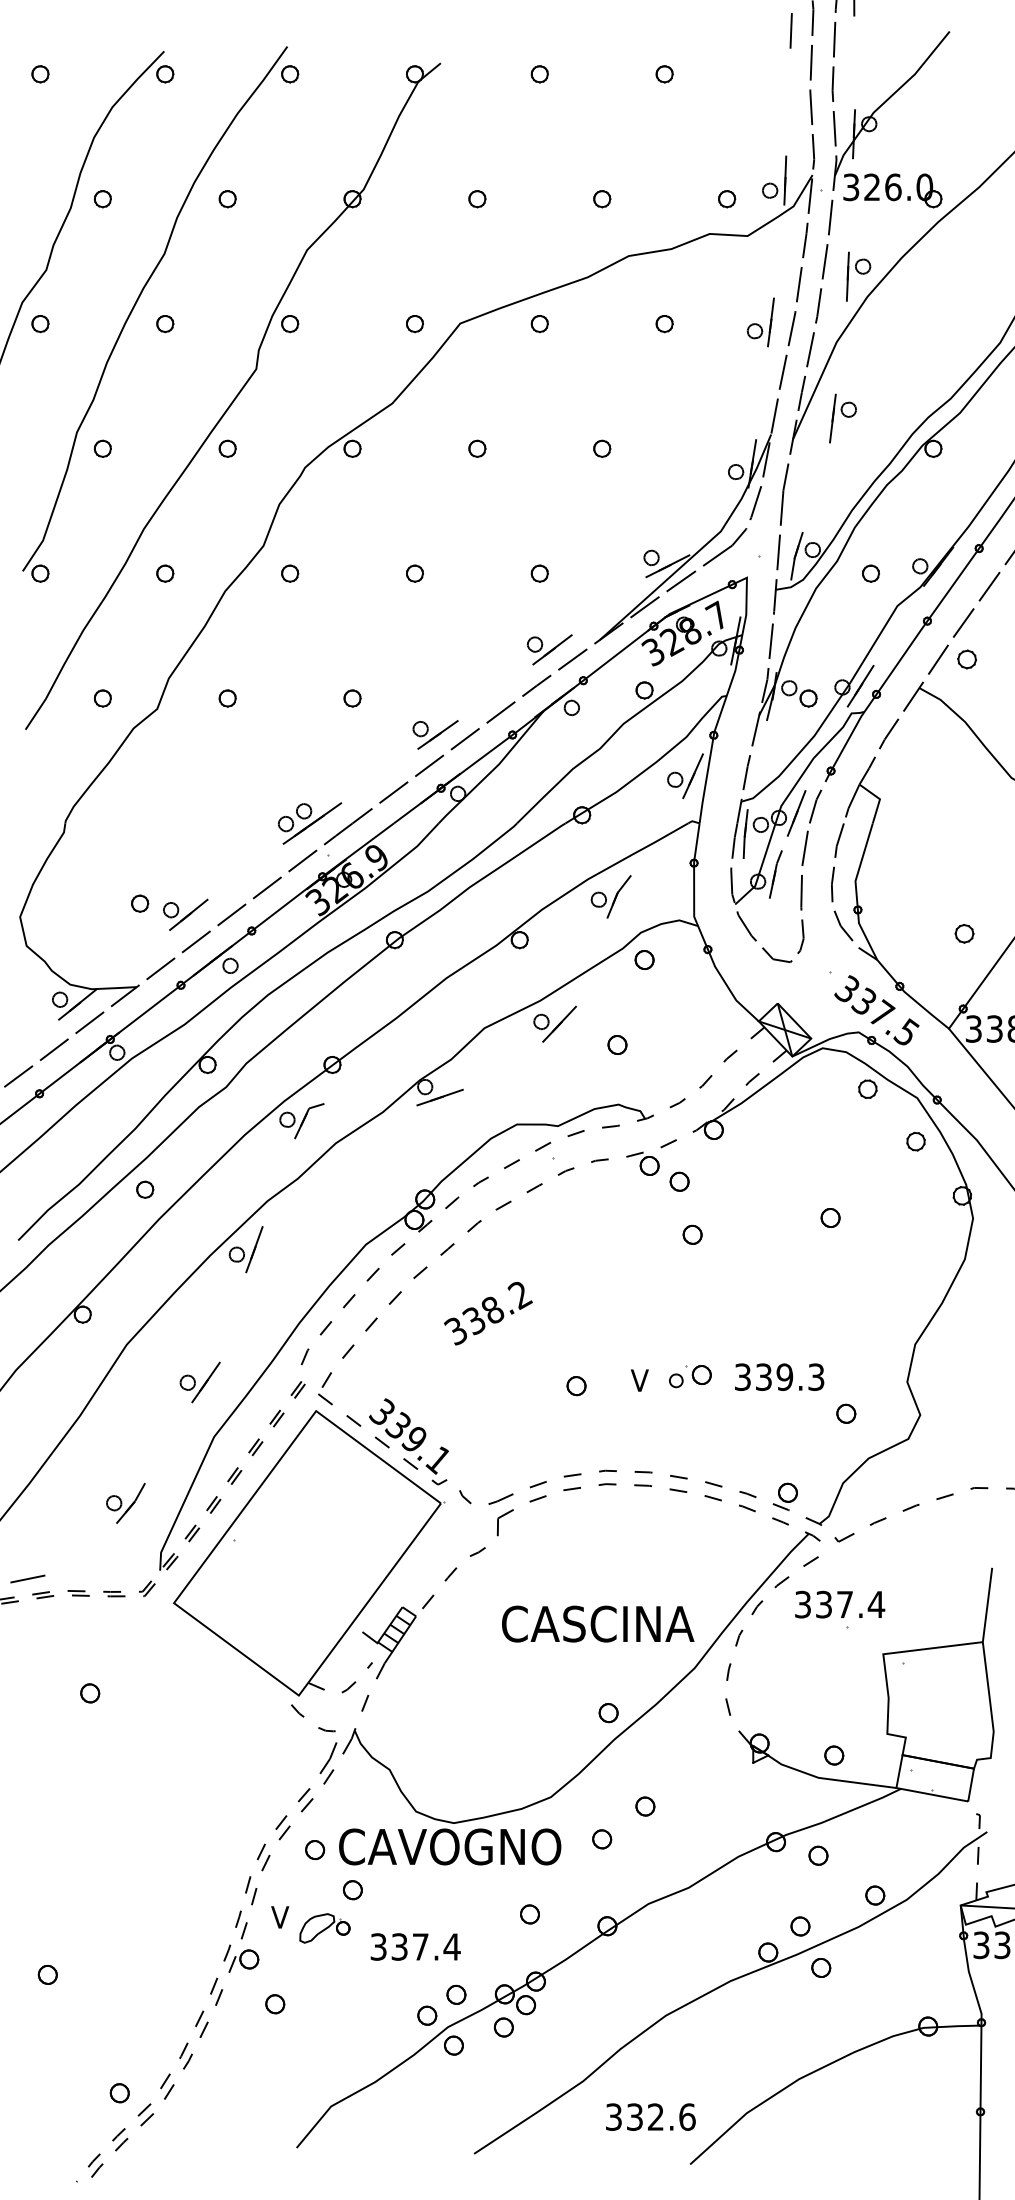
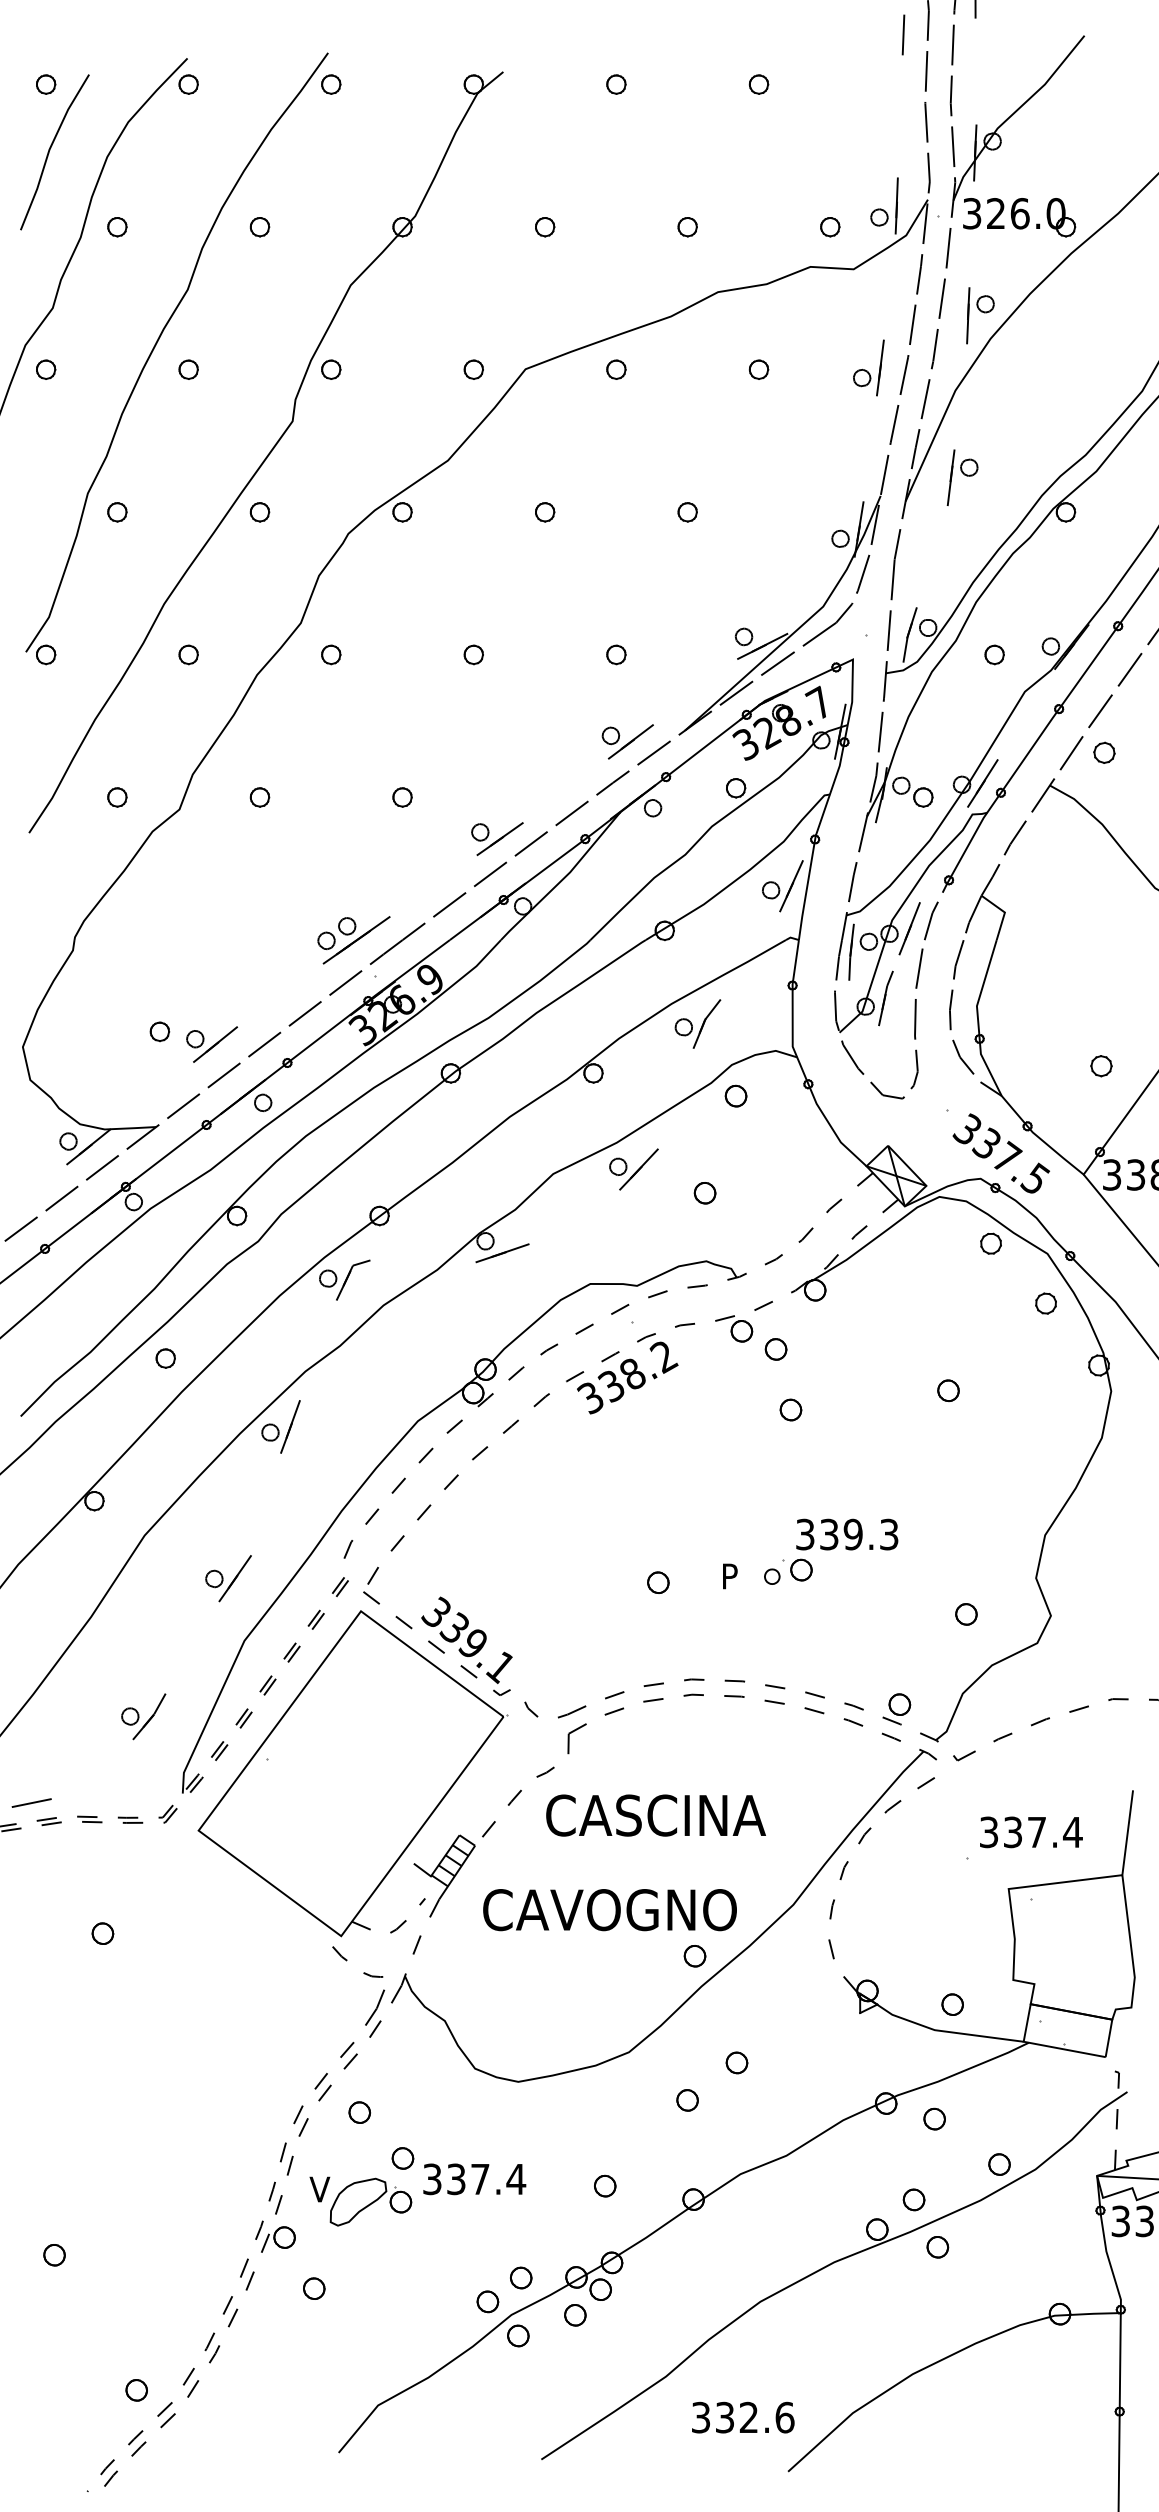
line: (44, 132) -> (50, 150), added
text: (488, 1313) -> (627, 1377), moved
text: (779, 1377) -> (847, 1534), moved
text: (639, 1380) -> (730, 1576), V -> P
text: (840, 1604) -> (1031, 1832), moved
text: (597, 1624) -> (655, 1815), moved
text: (449, 1847) -> (609, 1910), moved
part: (324, 1927) -> (370, 2201), size x1.43
text: (415, 1947) -> (474, 2179), moved

